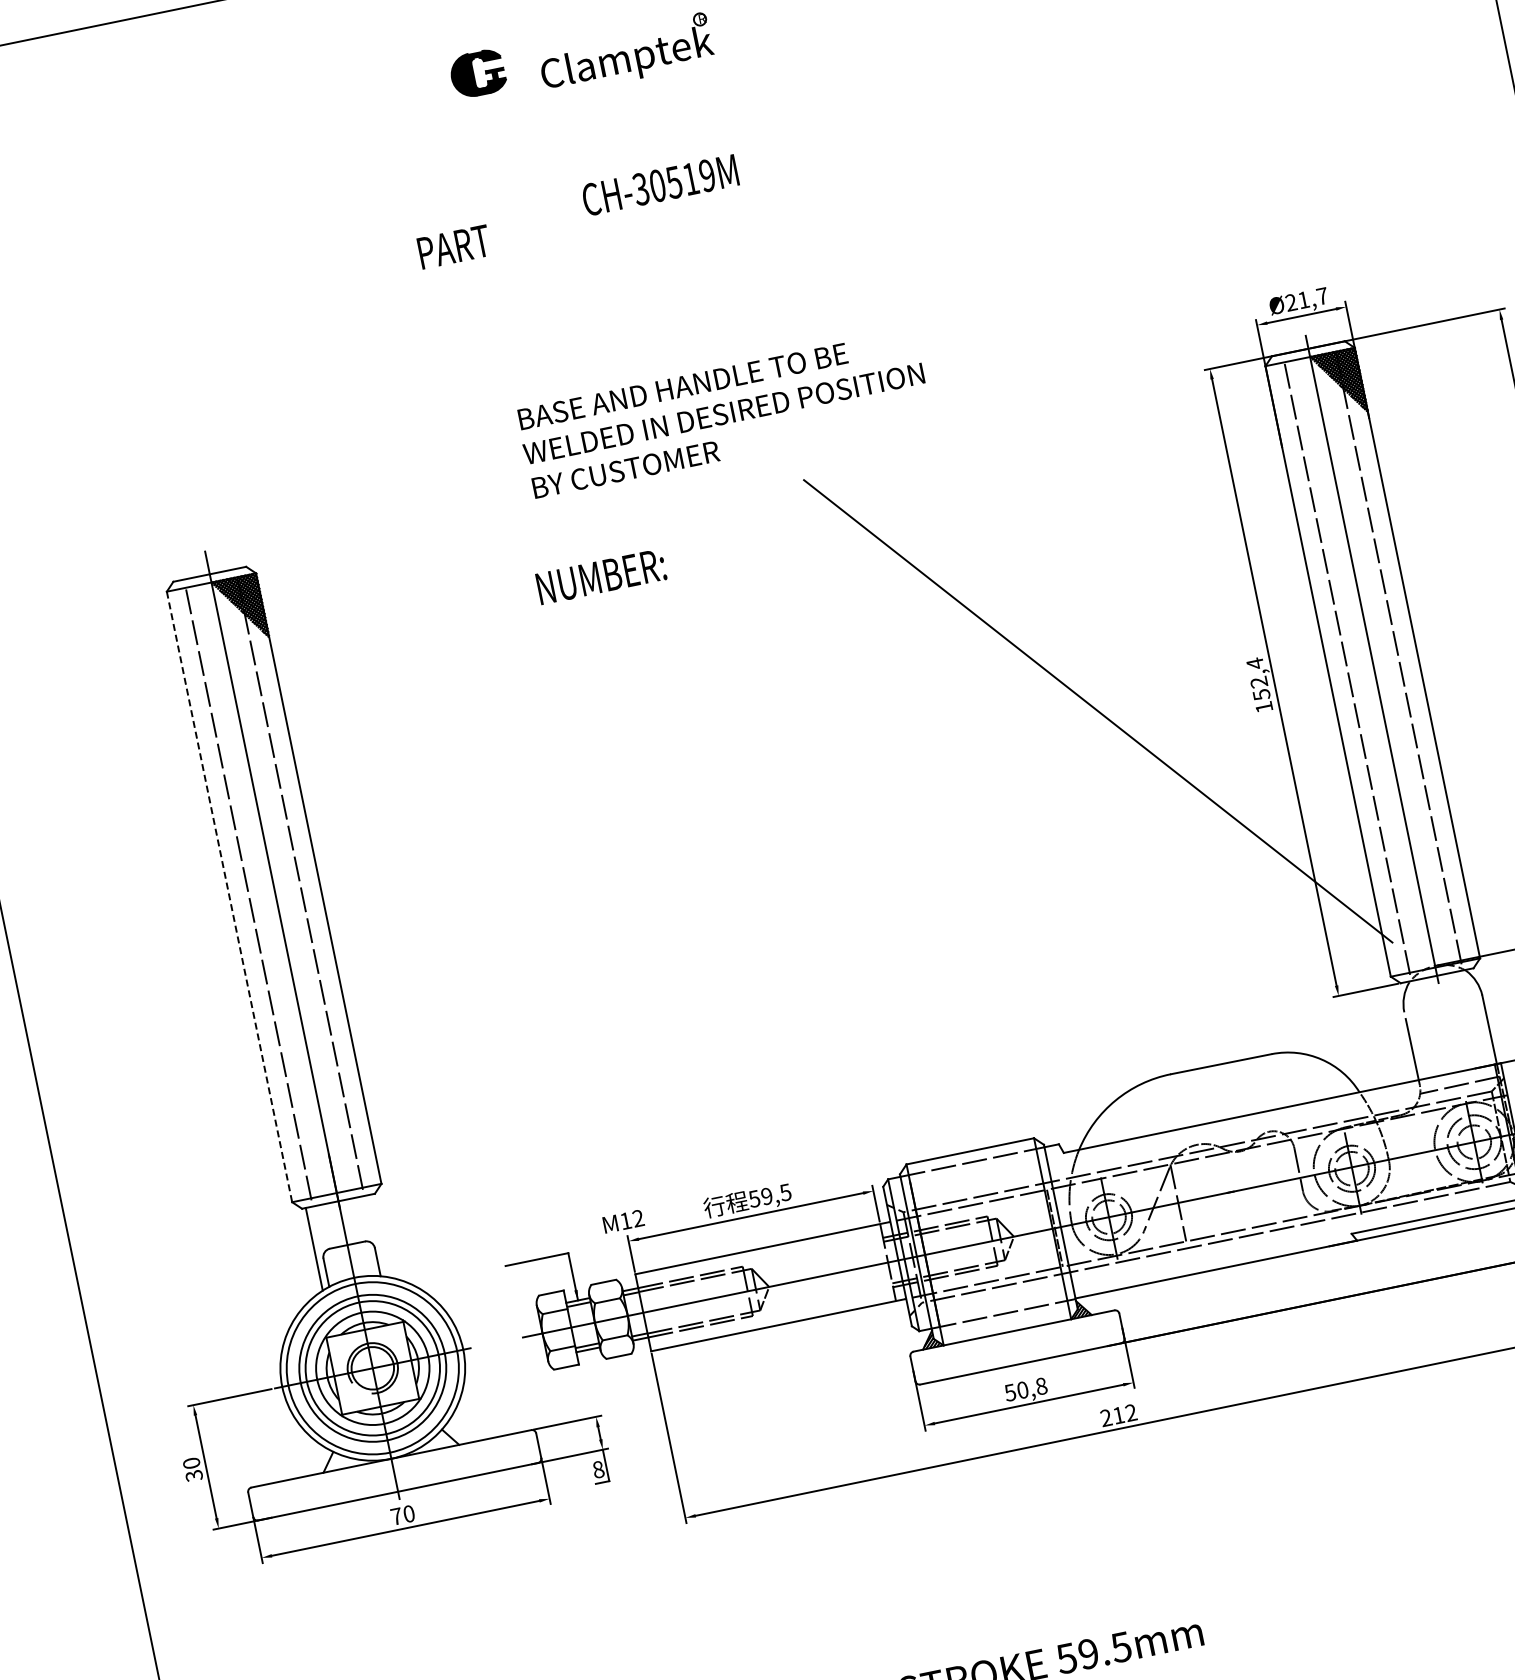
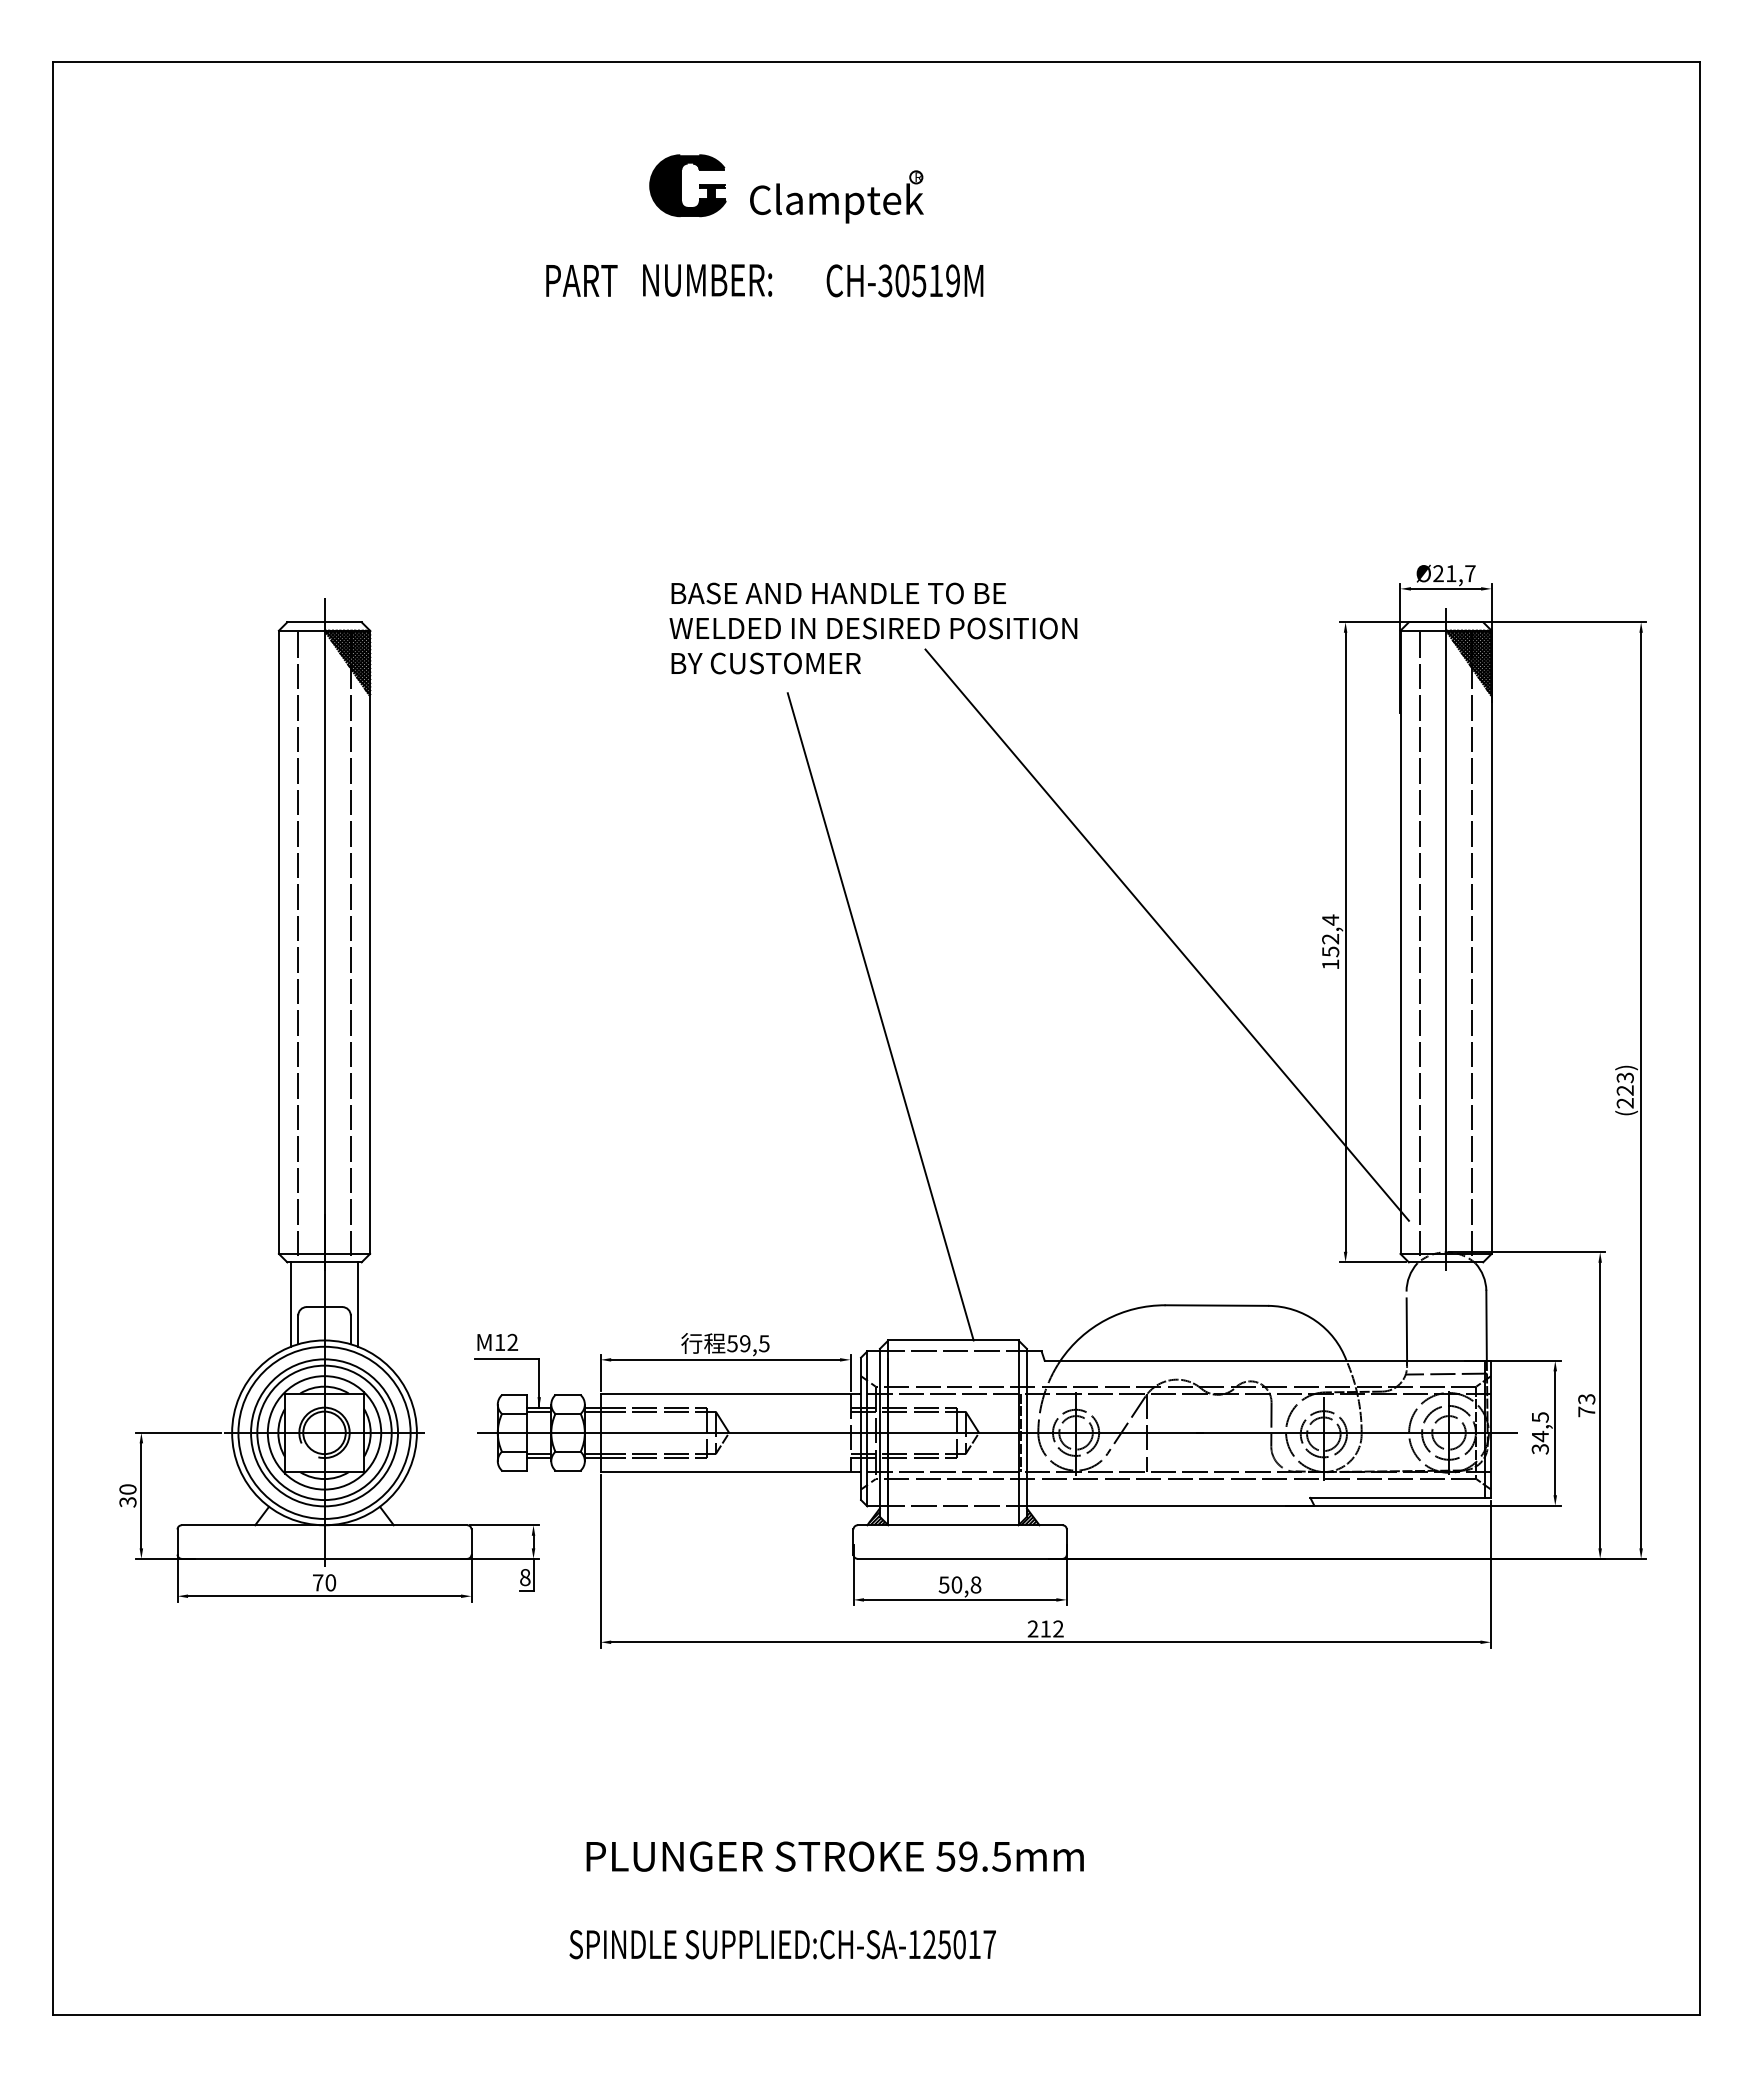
part: (477, 73) -> (687, 185), size x1.43
text: (659, 185) -> (904, 280), moved
text: (453, 246) -> (581, 280), moved
text: (724, 413) -> (873, 628), moved
text: (601, 576) -> (707, 280), moved
line: (833, 848) -> (880, 1016), added
line: (229, 897) -> (278, 942), dashed -> solid
text: (623, 1220) -> (497, 1341), moved
line: (379, 1235) -> (357, 1304), added

